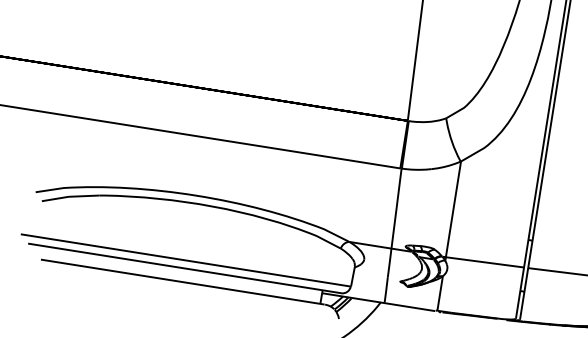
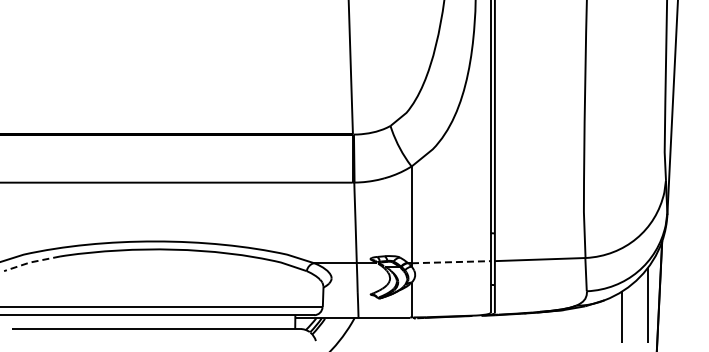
line: (69, 196) -> (30, 262), solid -> dashed
line: (485, 262) -> (451, 262), solid -> dashed

